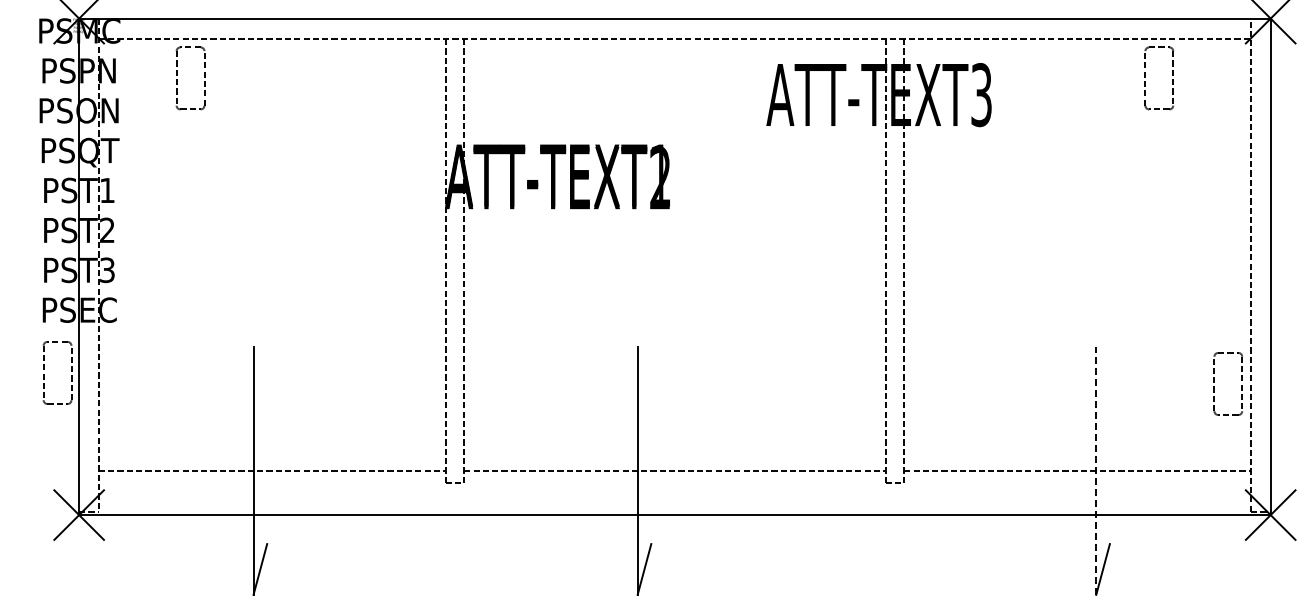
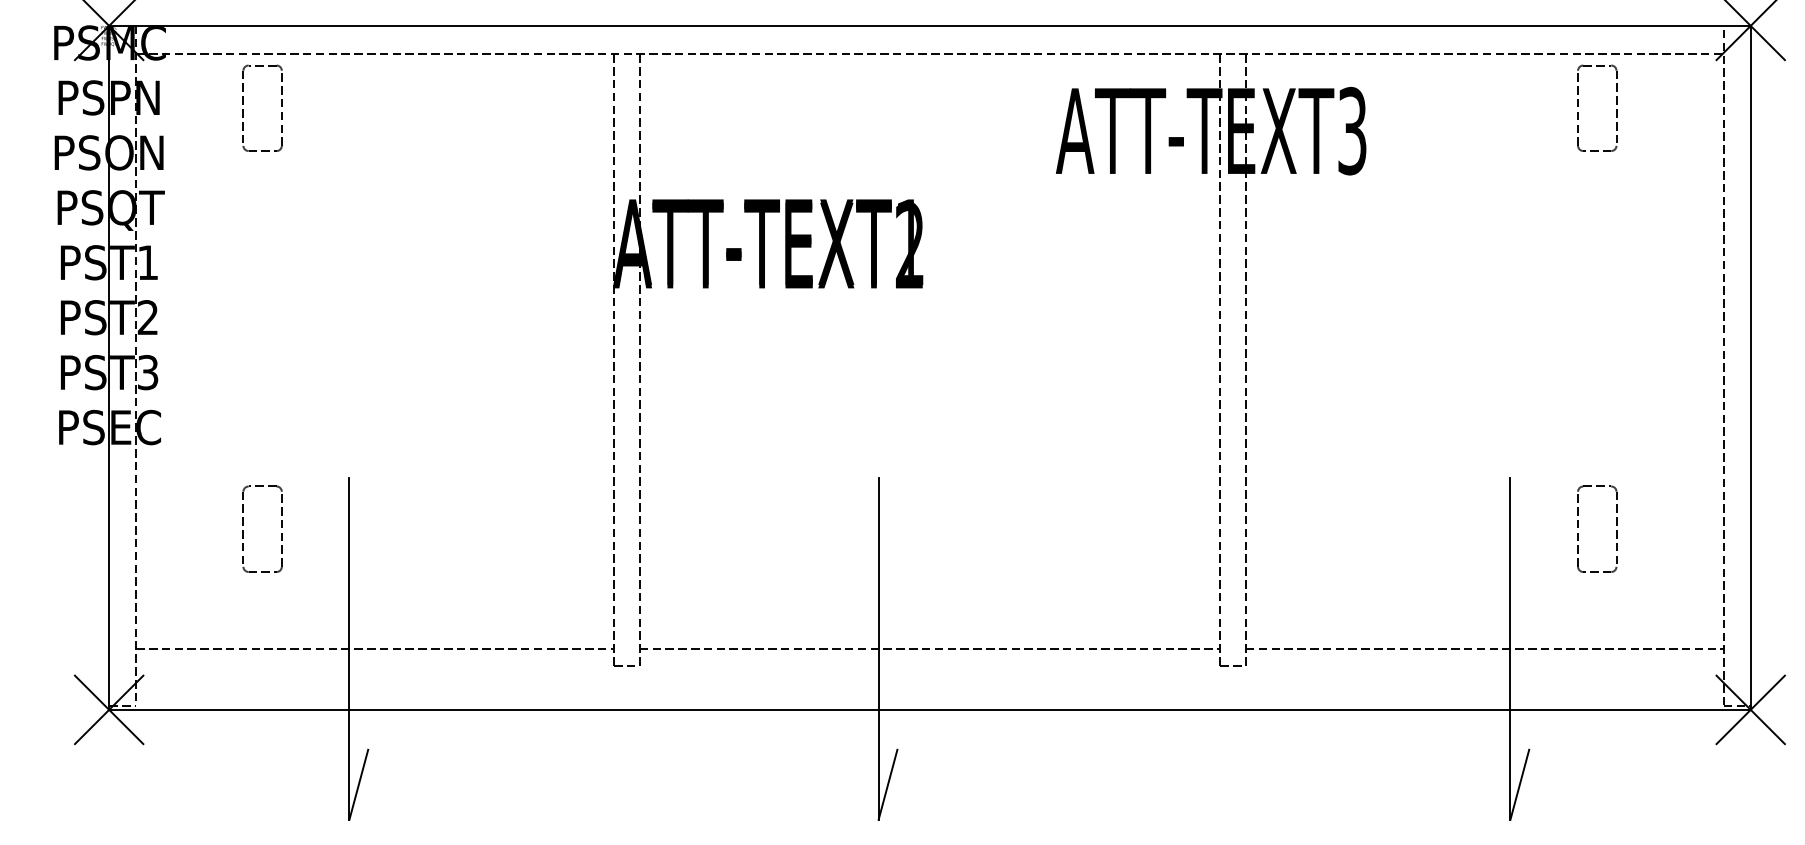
part: (44, 374) -> (244, 531), moved
part: (1241, 385) -> (1615, 531), moved
line: (1096, 470) -> (1510, 648), dashed -> solid

